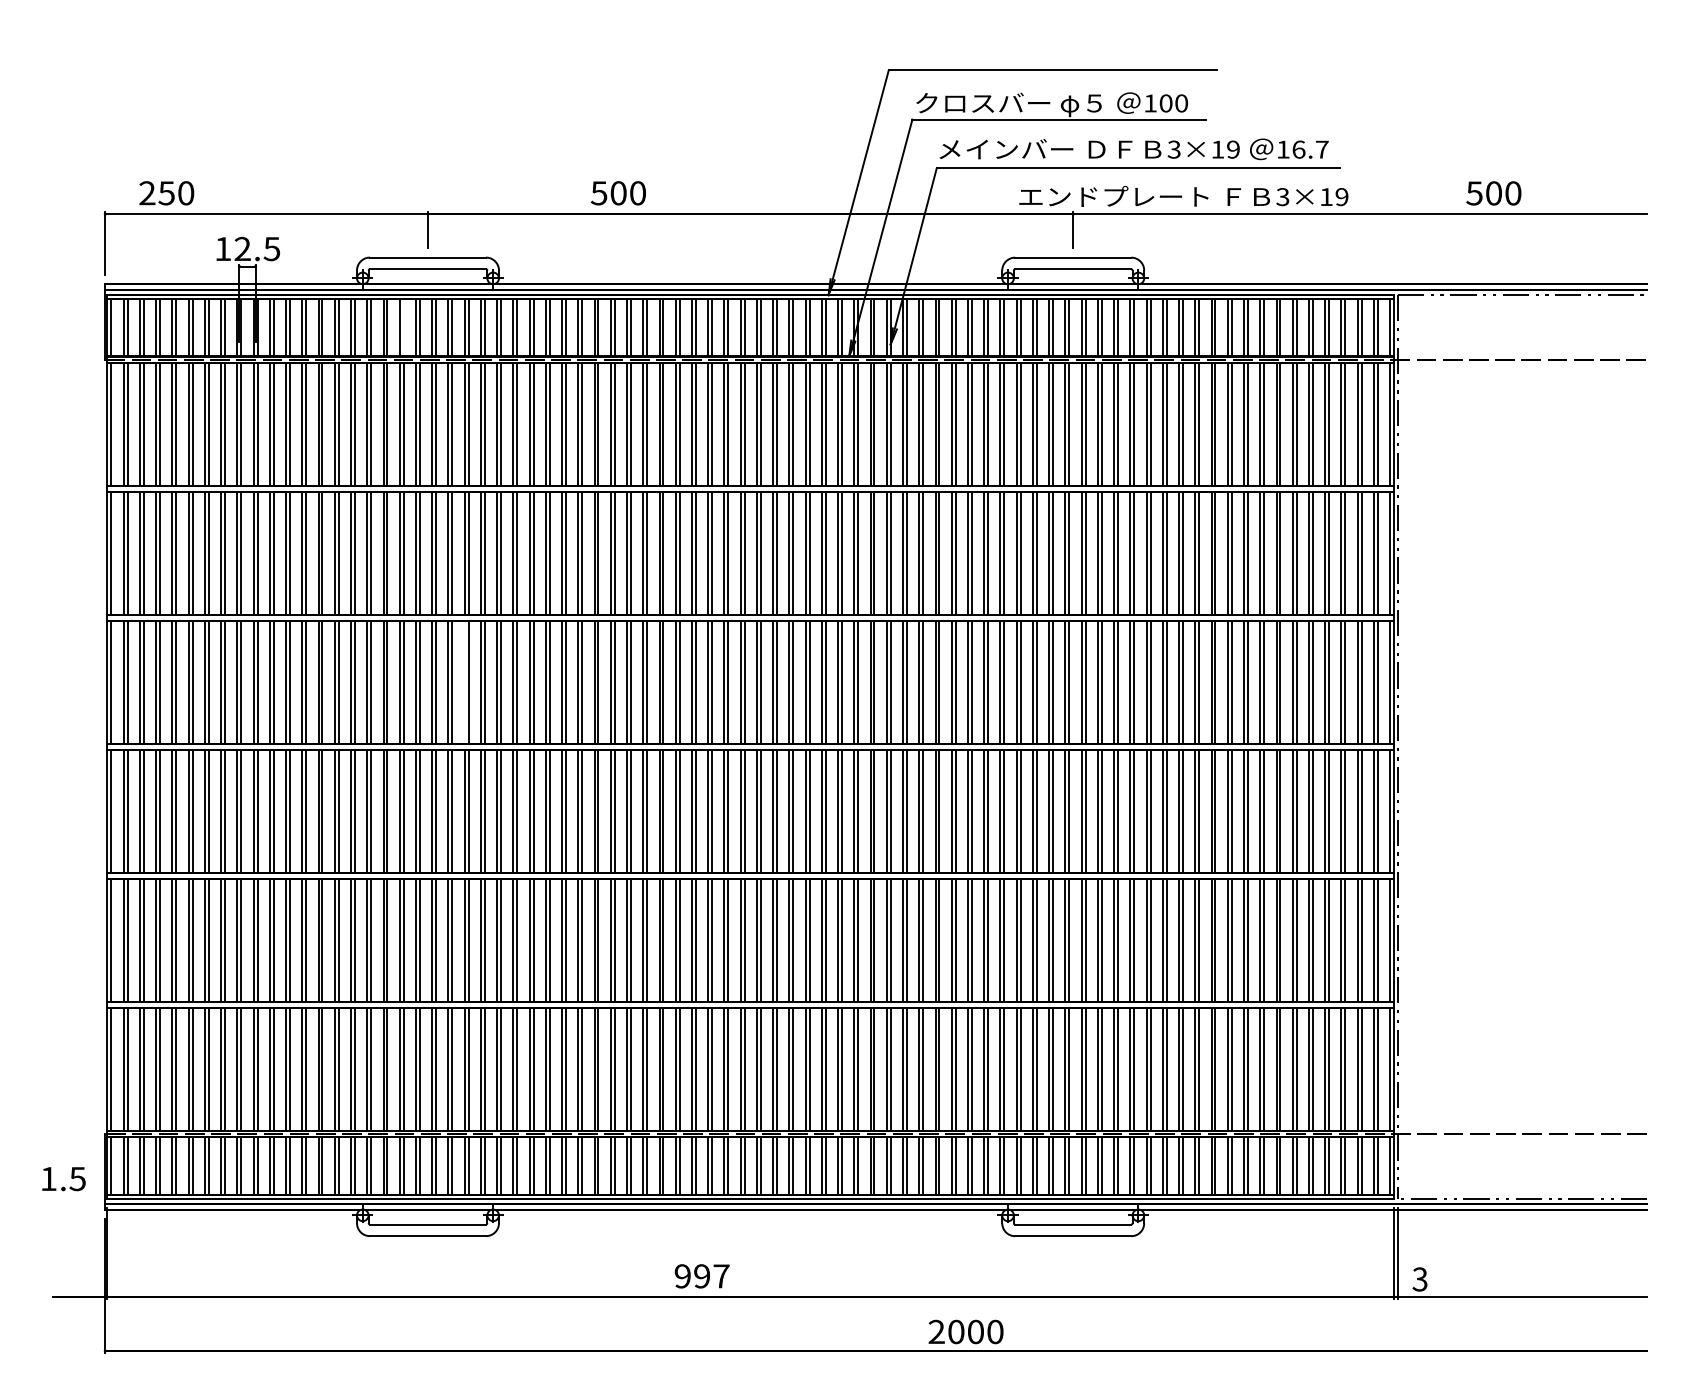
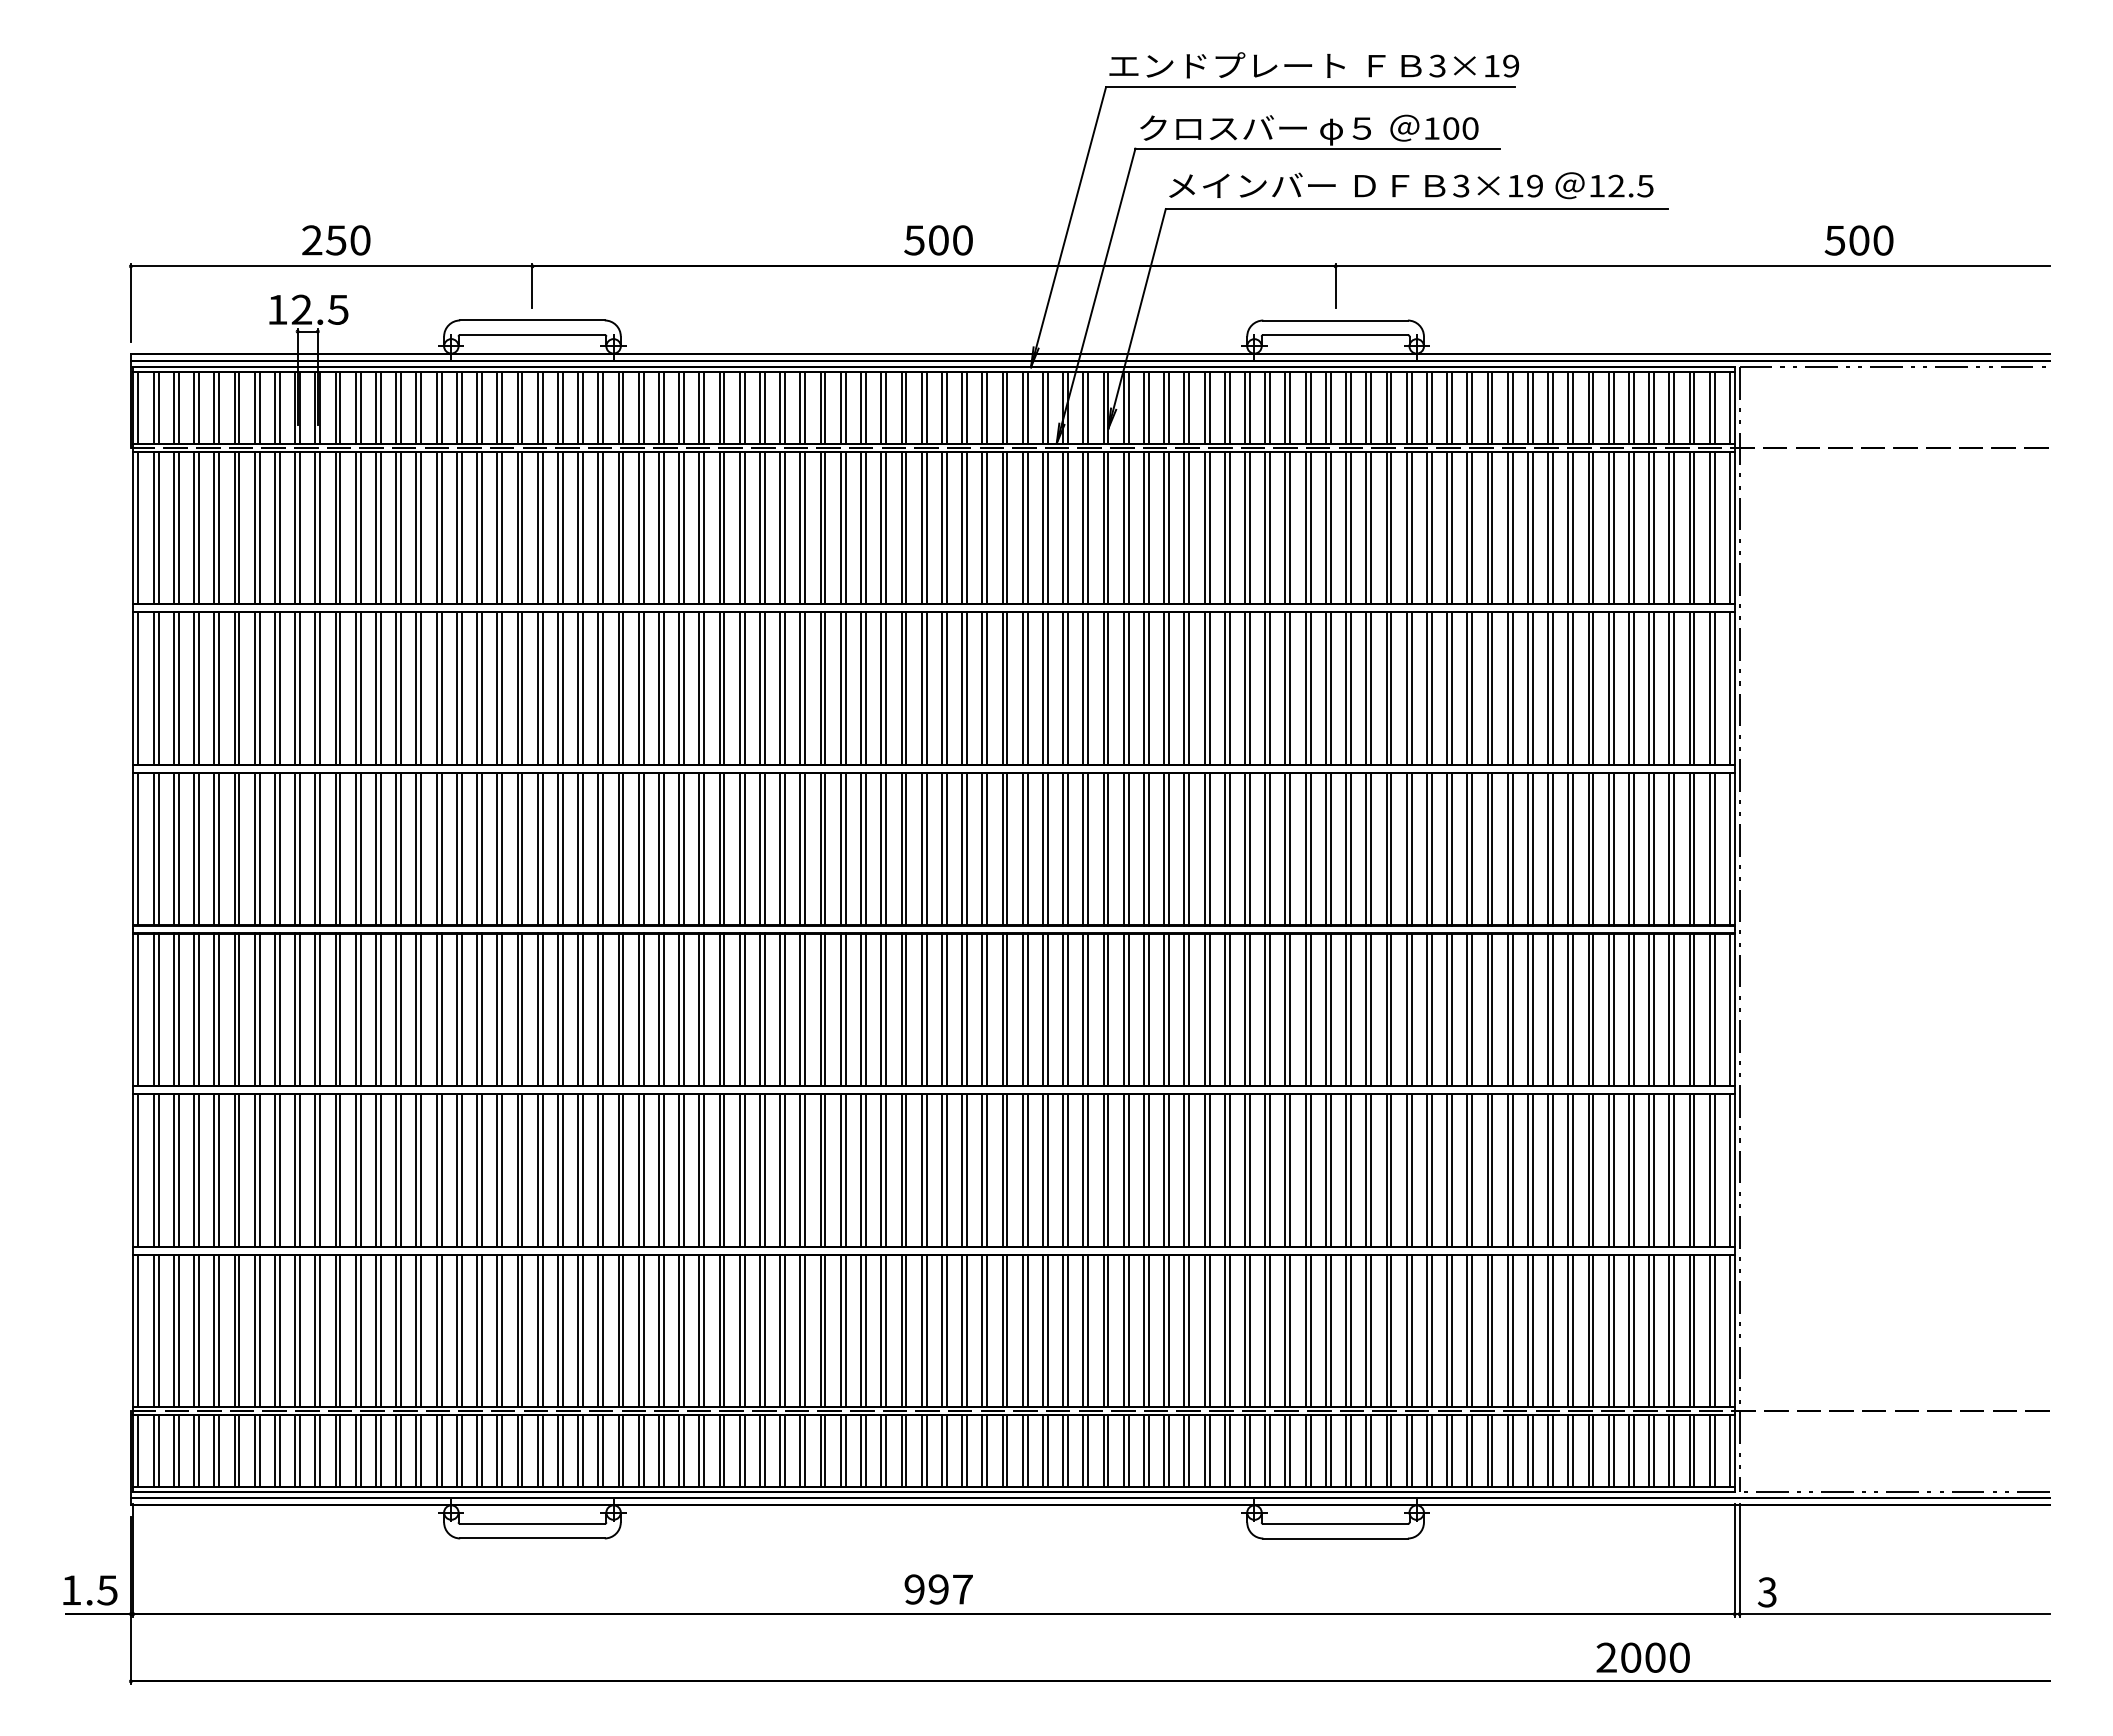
text: (1310, 149) -> (1630, 185), 16.7 -> 12.5
text: (166, 193) -> (336, 240), moved
text: (618, 193) -> (938, 240), moved
text: (1183, 196) -> (1313, 65), moved
line: (403, 327) -> (502, 407), added
line: (464, 681) -> (578, 848), added
text: (64, 1179) -> (90, 1590), moved
text: (701, 1276) -> (938, 1589), moved
text: (965, 1331) -> (1642, 1657), moved

